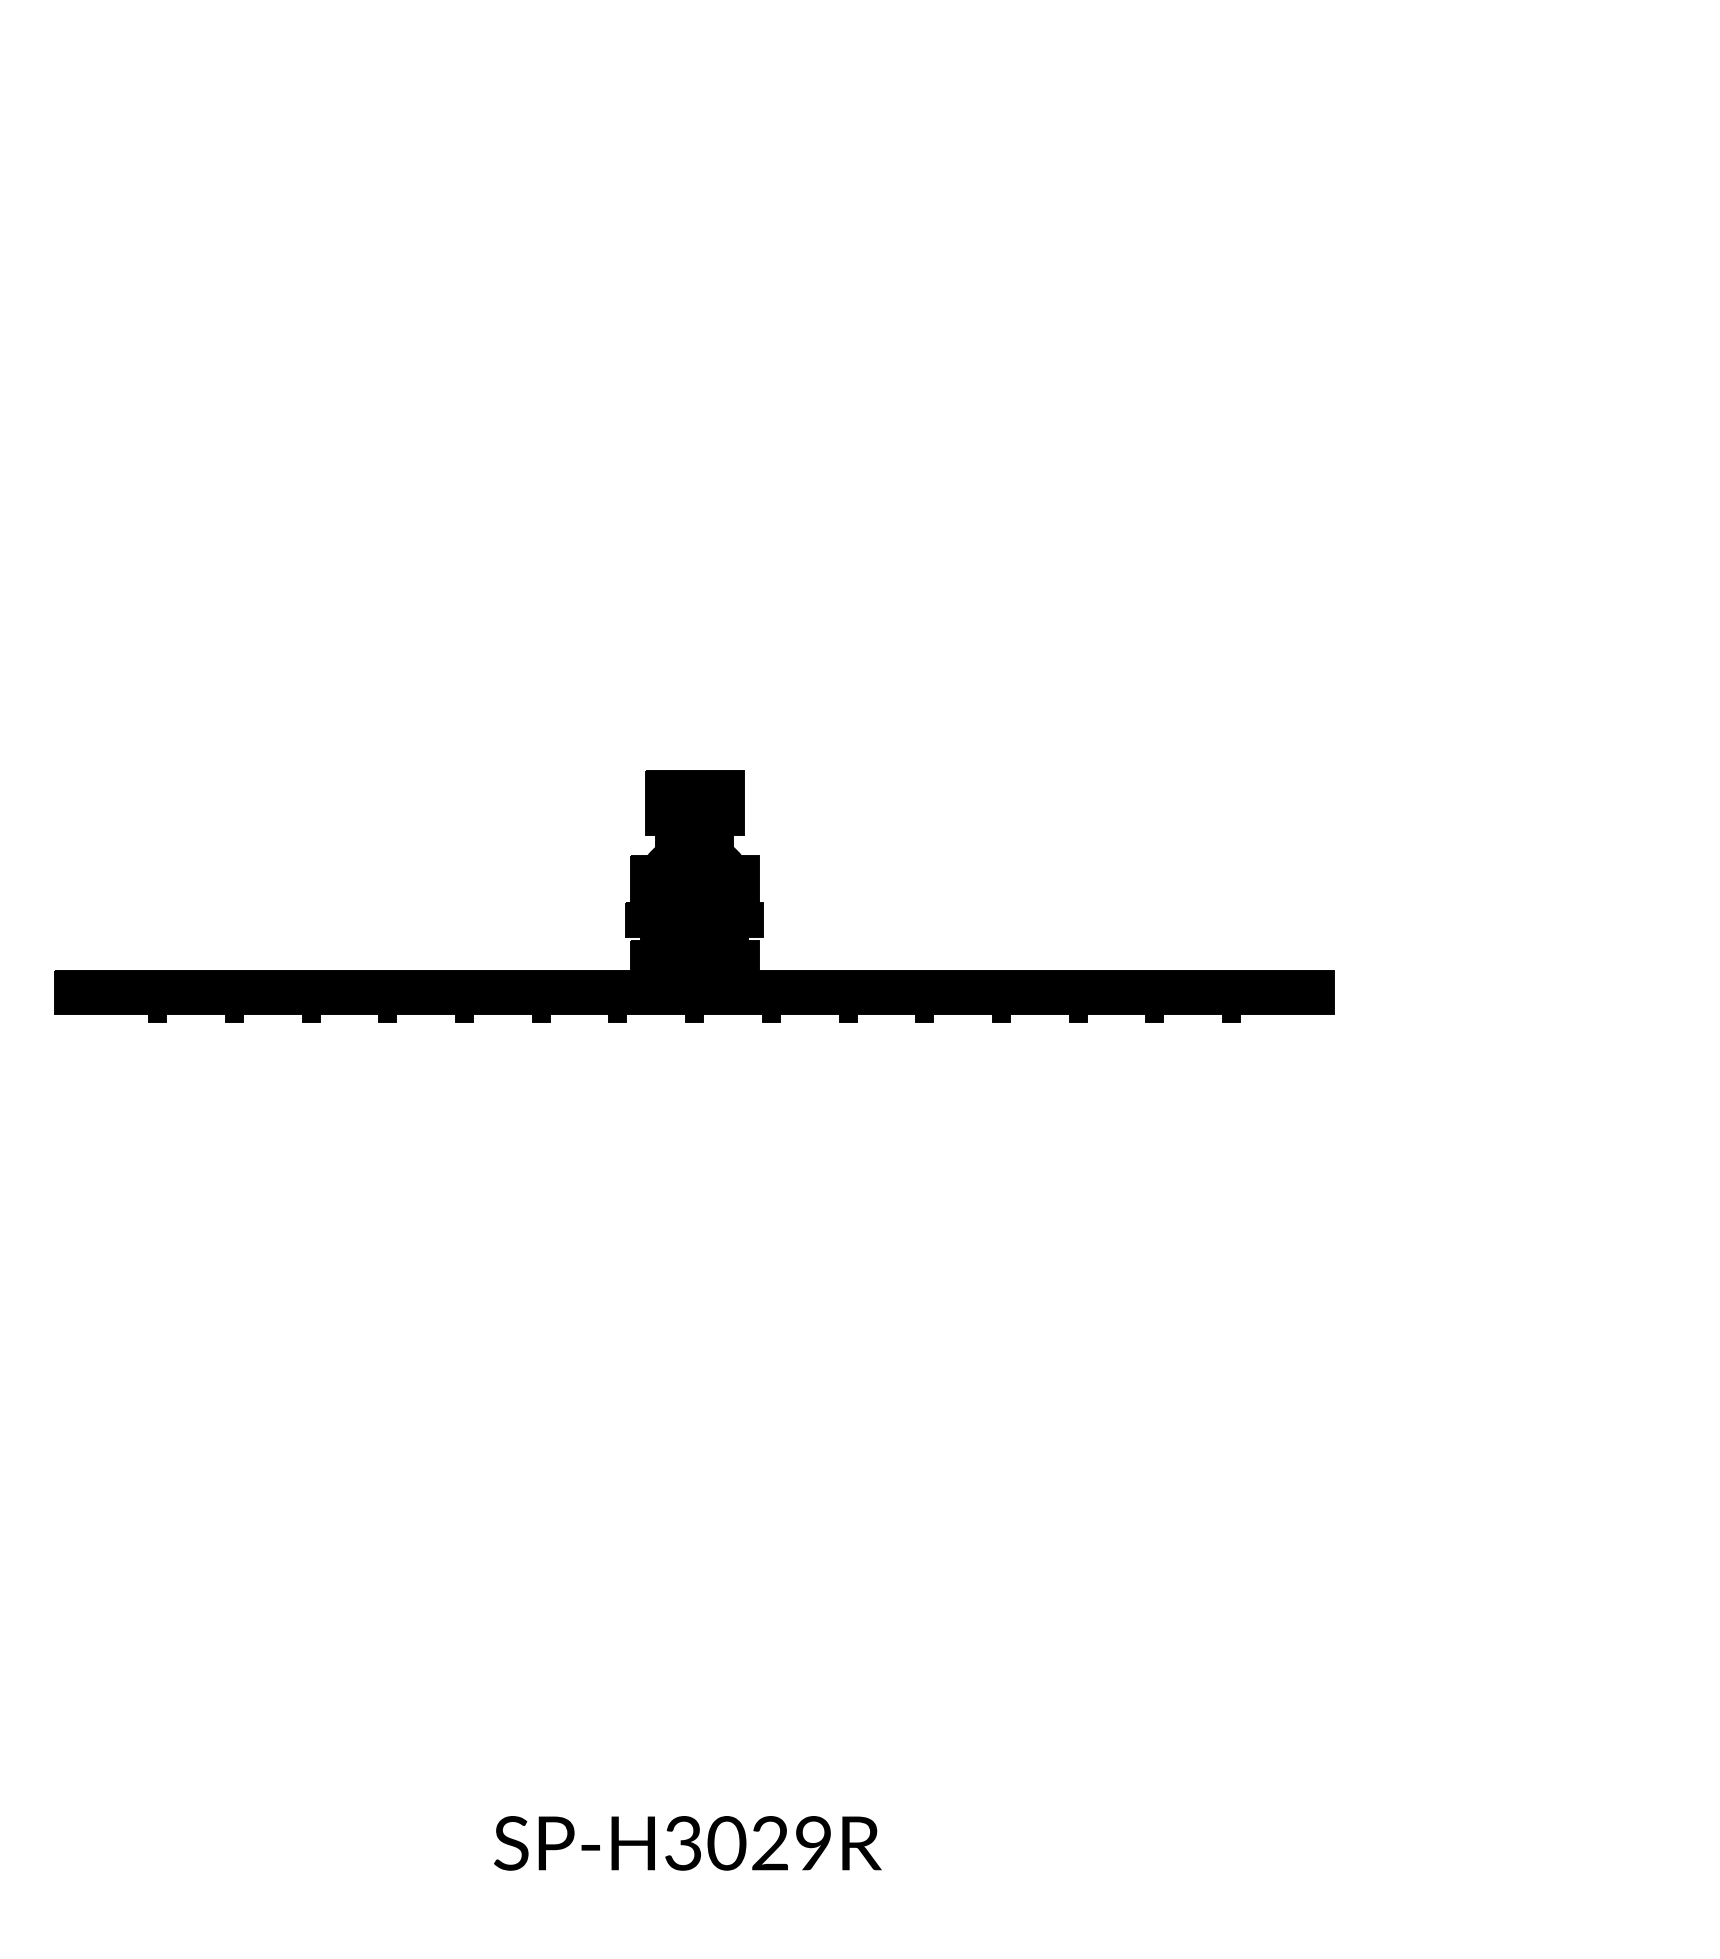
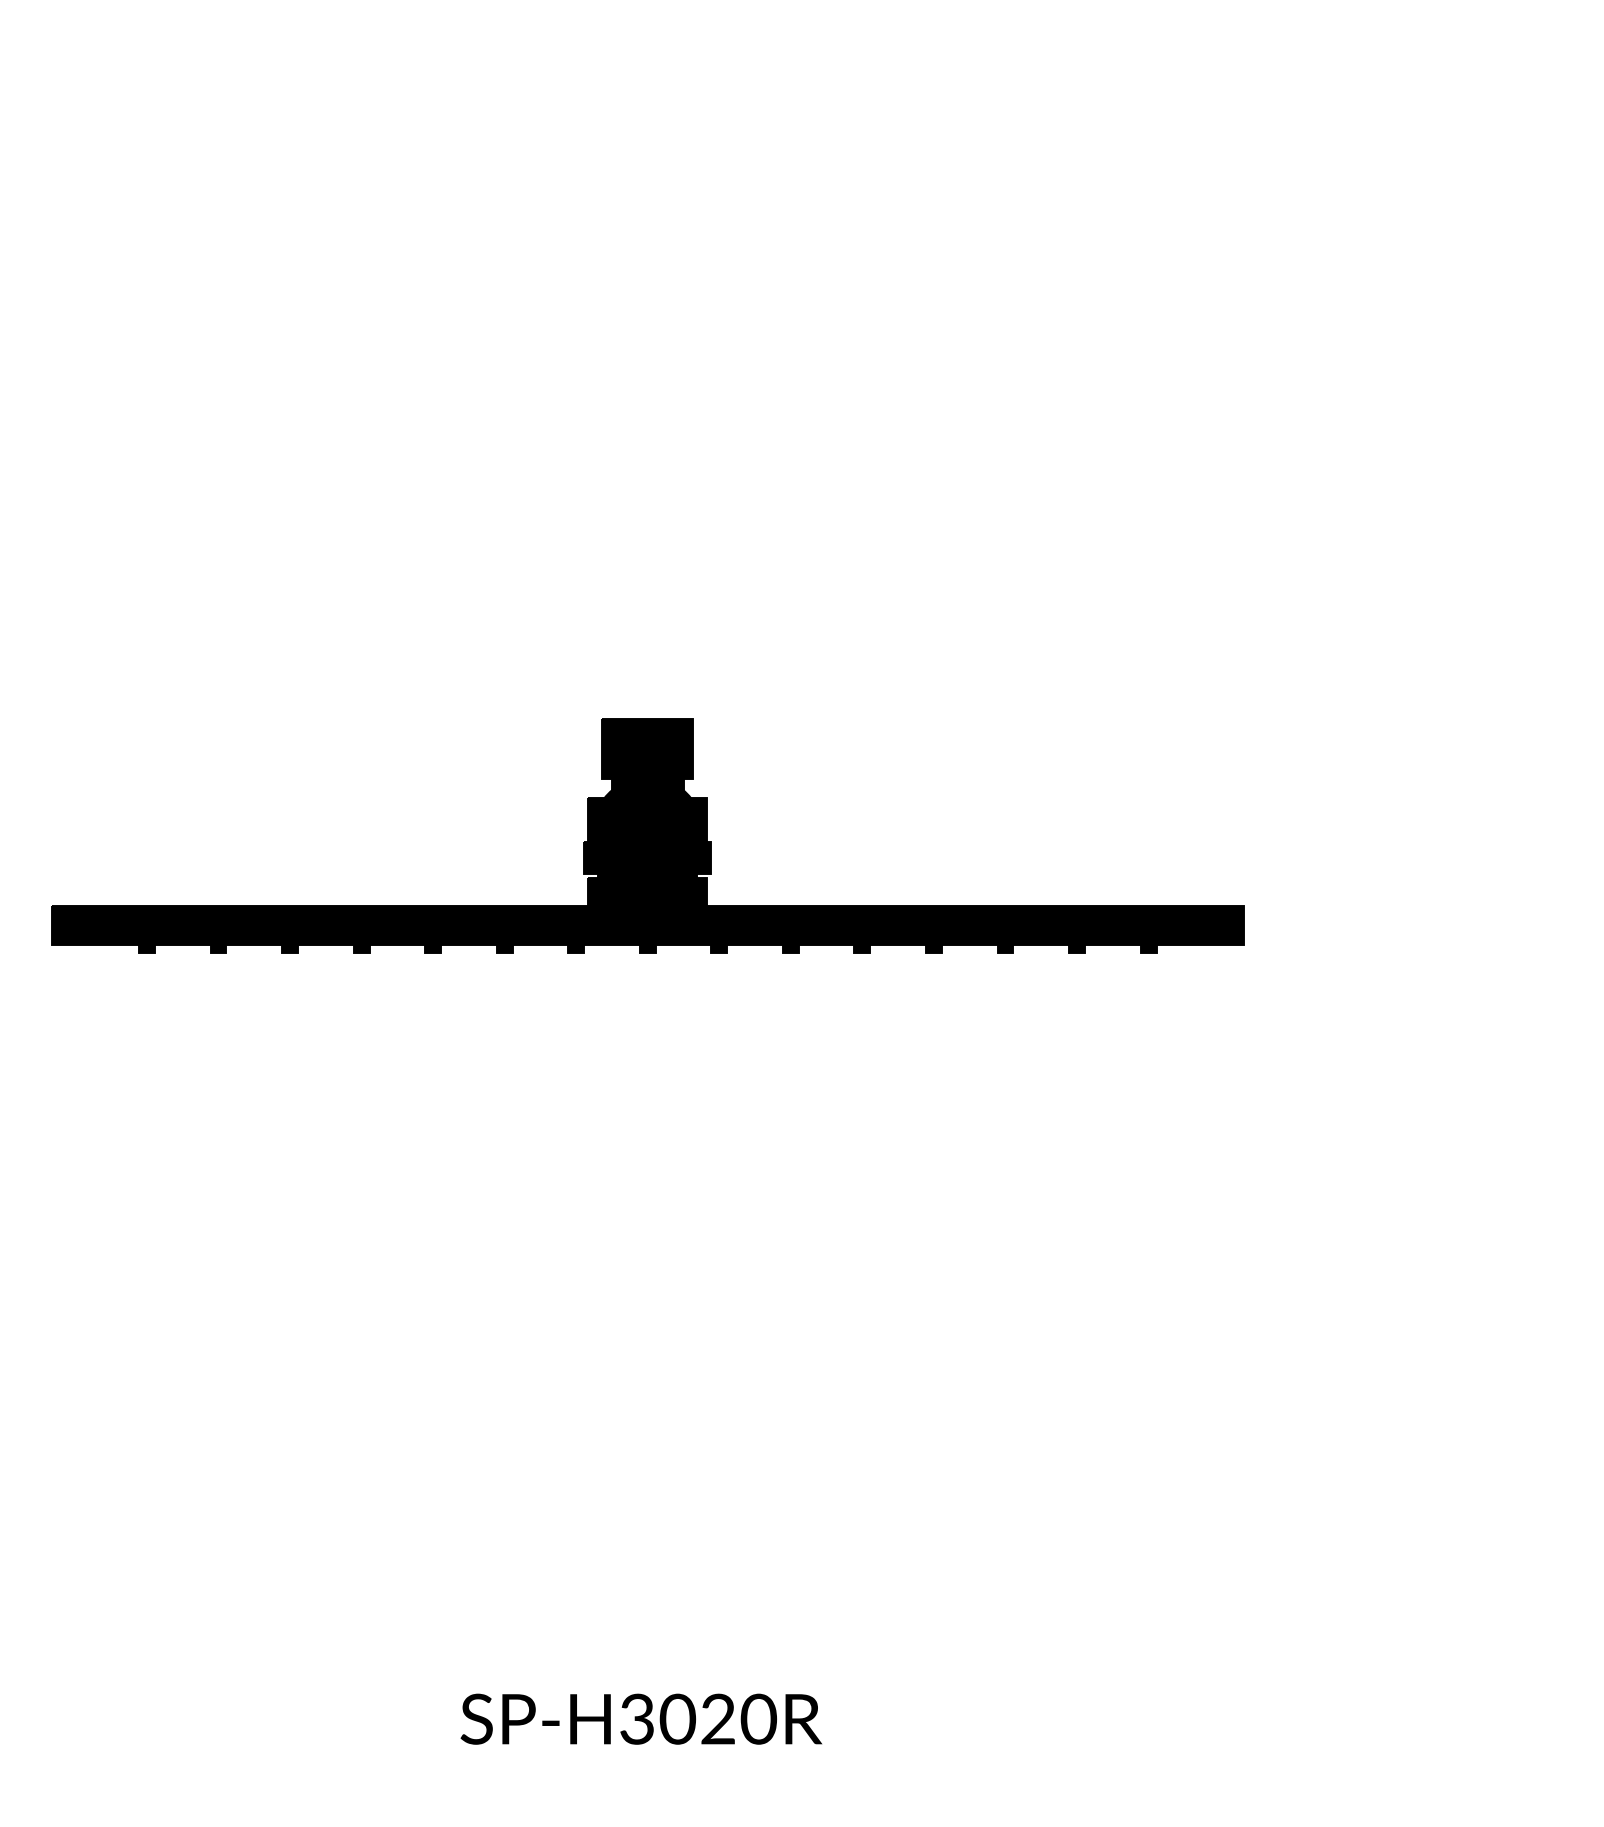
text: (813, 1843) -> (758, 1719), SP-H3029R -> SP-H3020R

